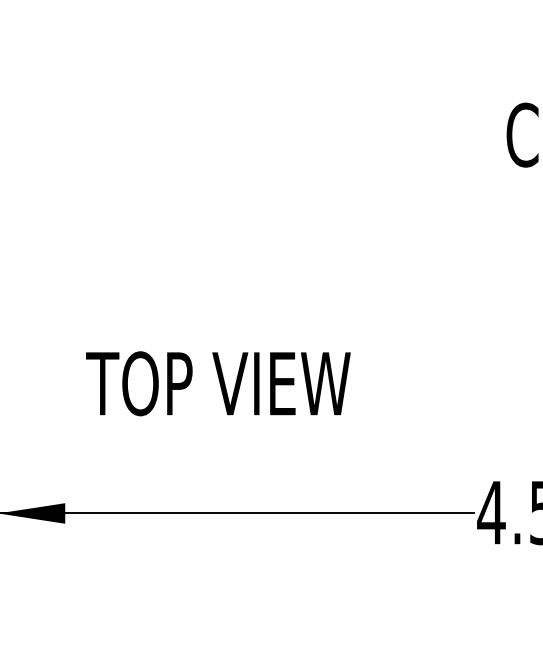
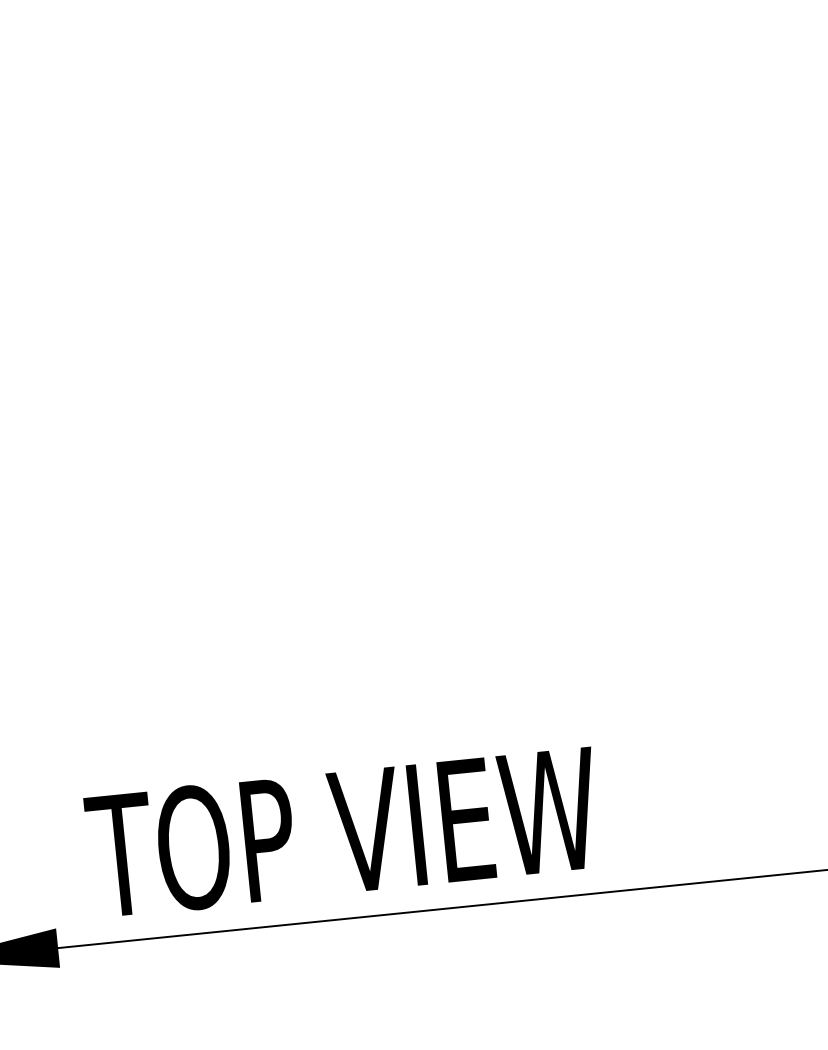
text: (218, 383) -> (343, 831), moved

